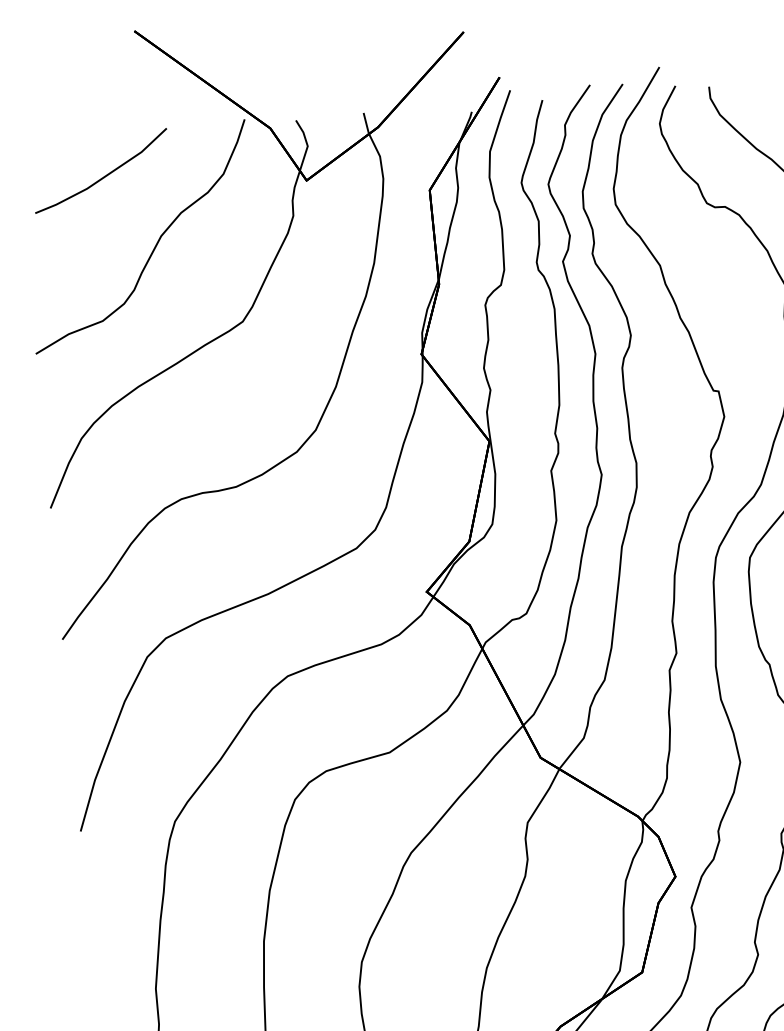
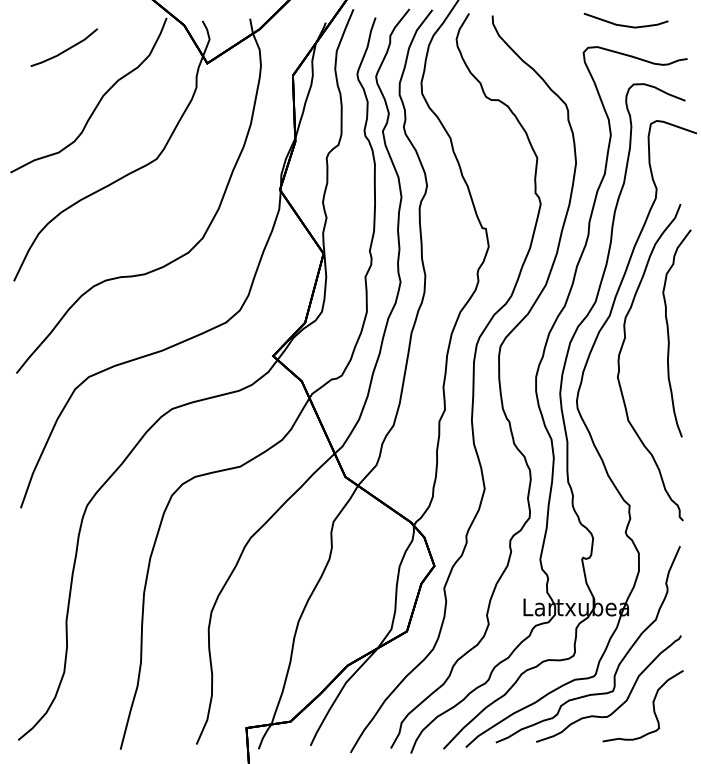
part: (101, 170) -> (64, 47), size x0.7

